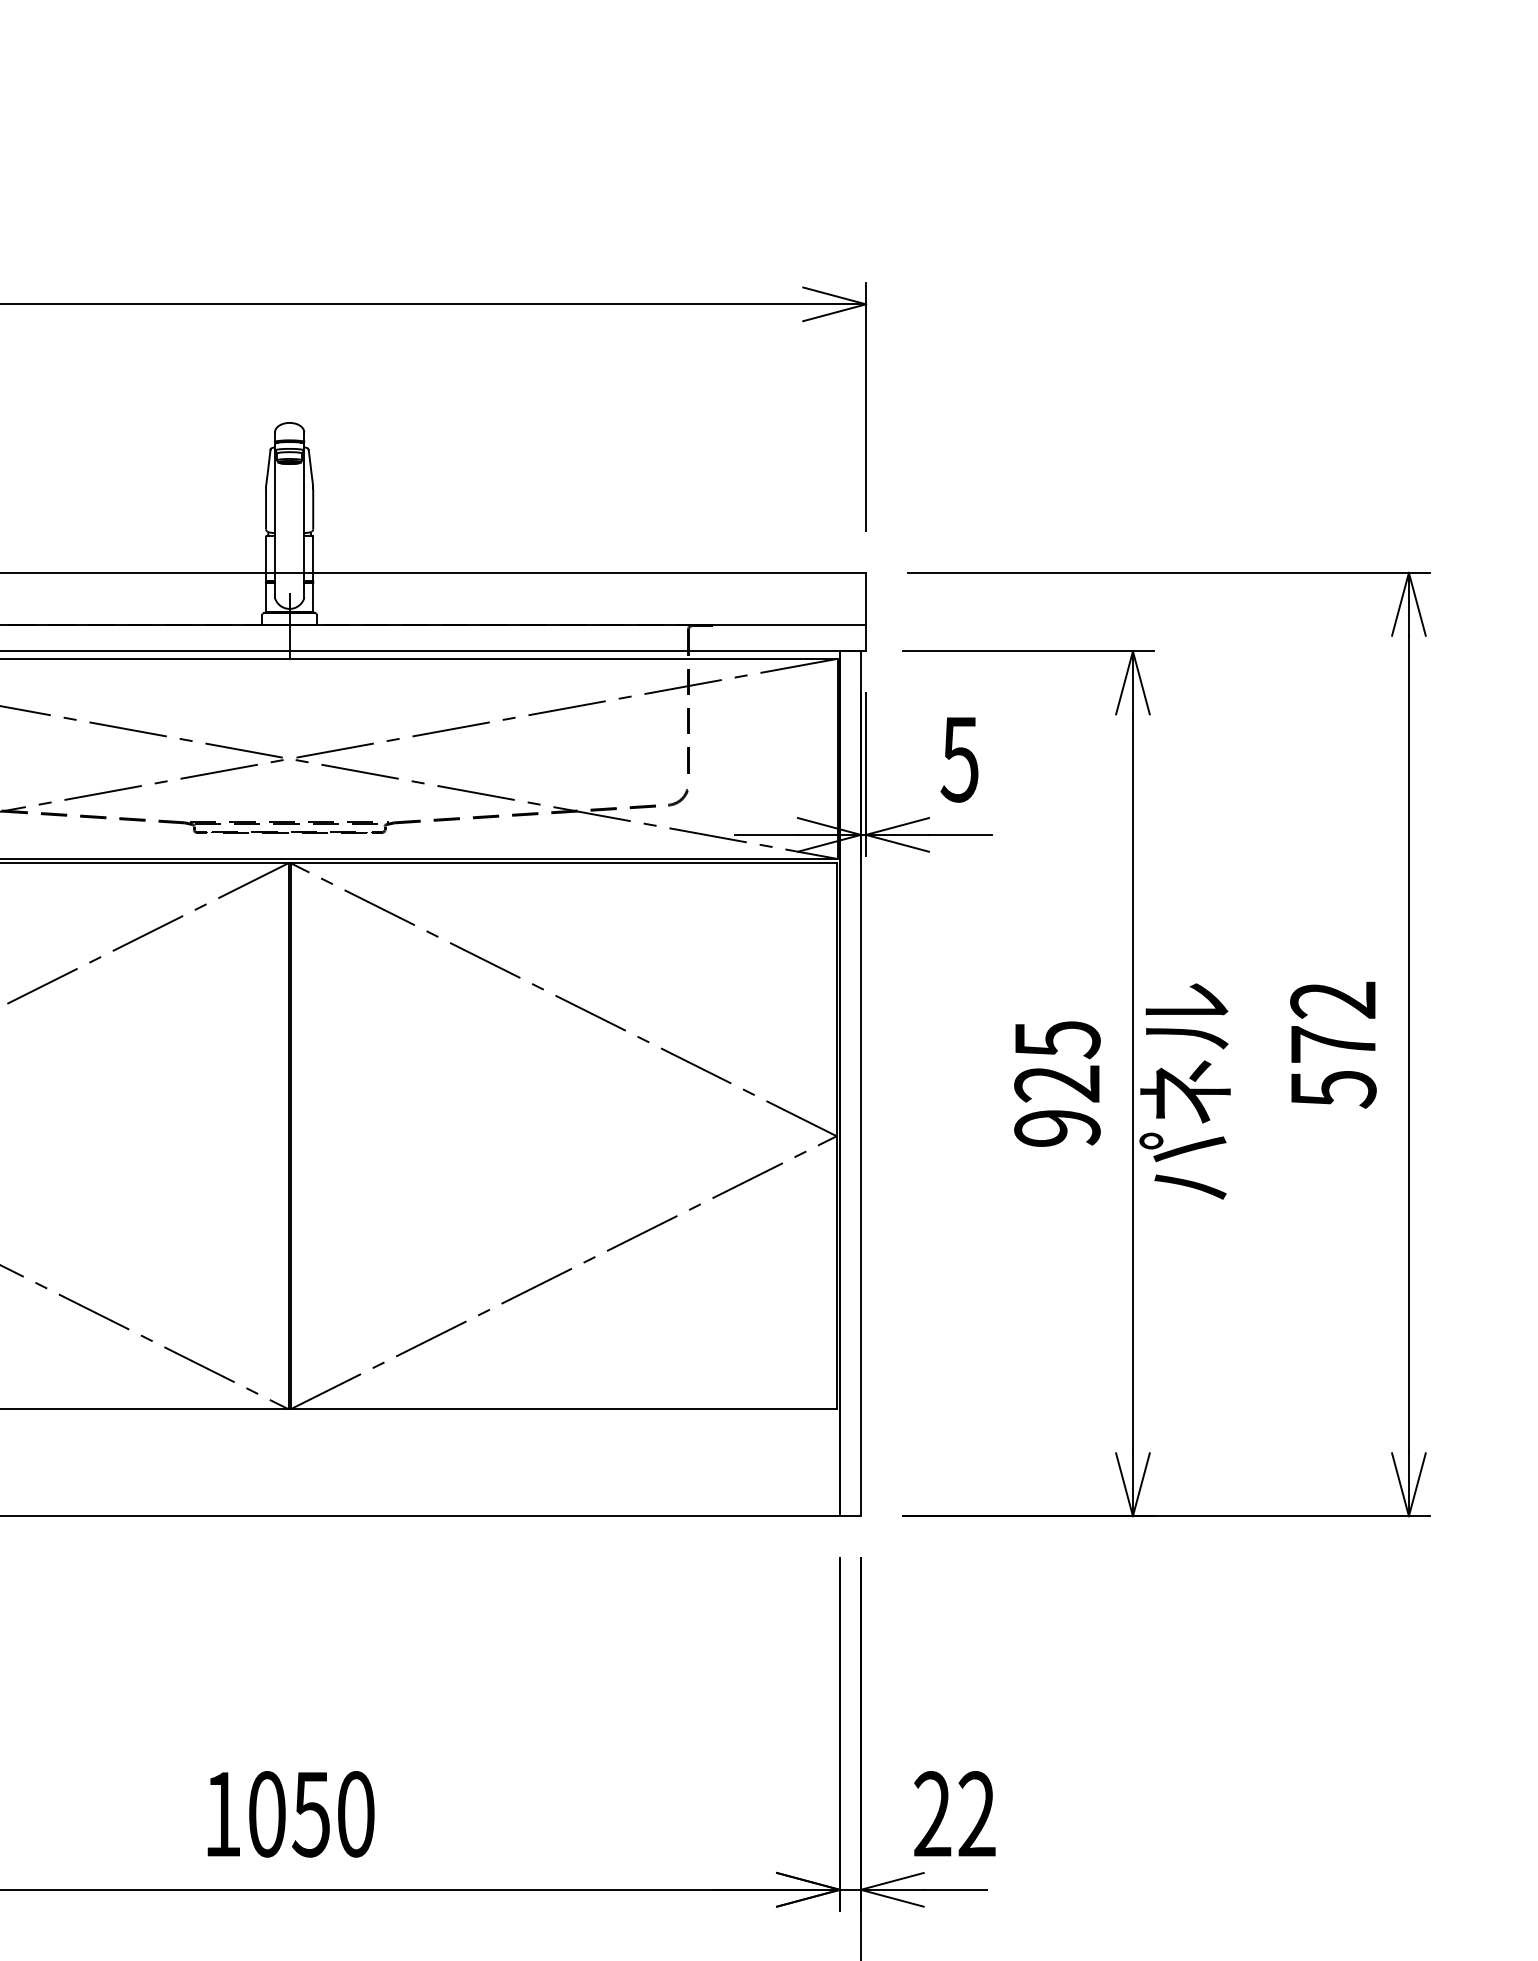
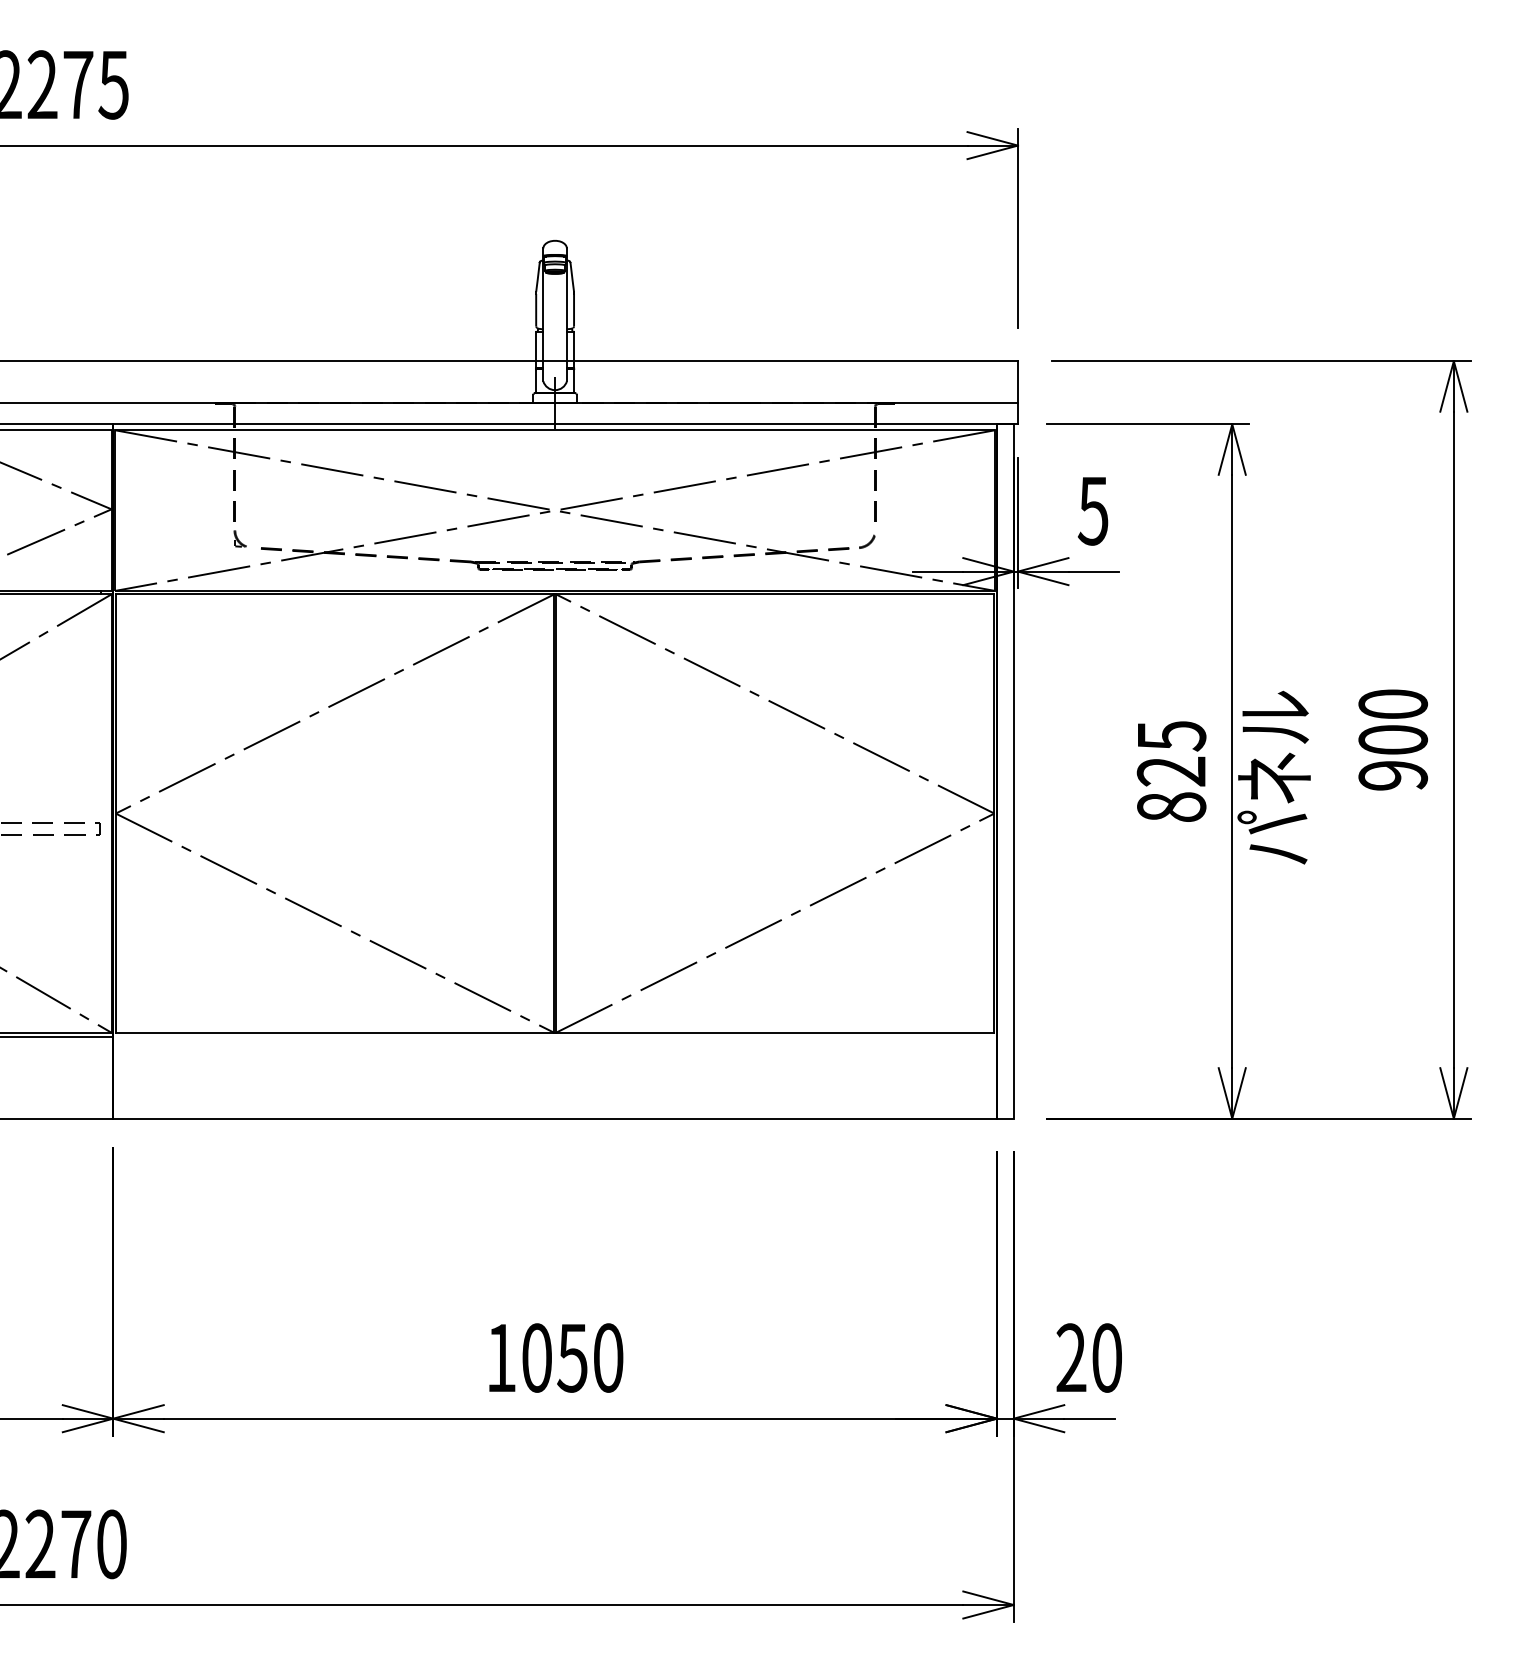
text: (1333, 1045) -> (1393, 740), 572 -> 900
text: (1057, 1128) -> (1171, 807), 925 -> 825
text: (976, 1813) -> (1106, 1357), 22 -> 20

